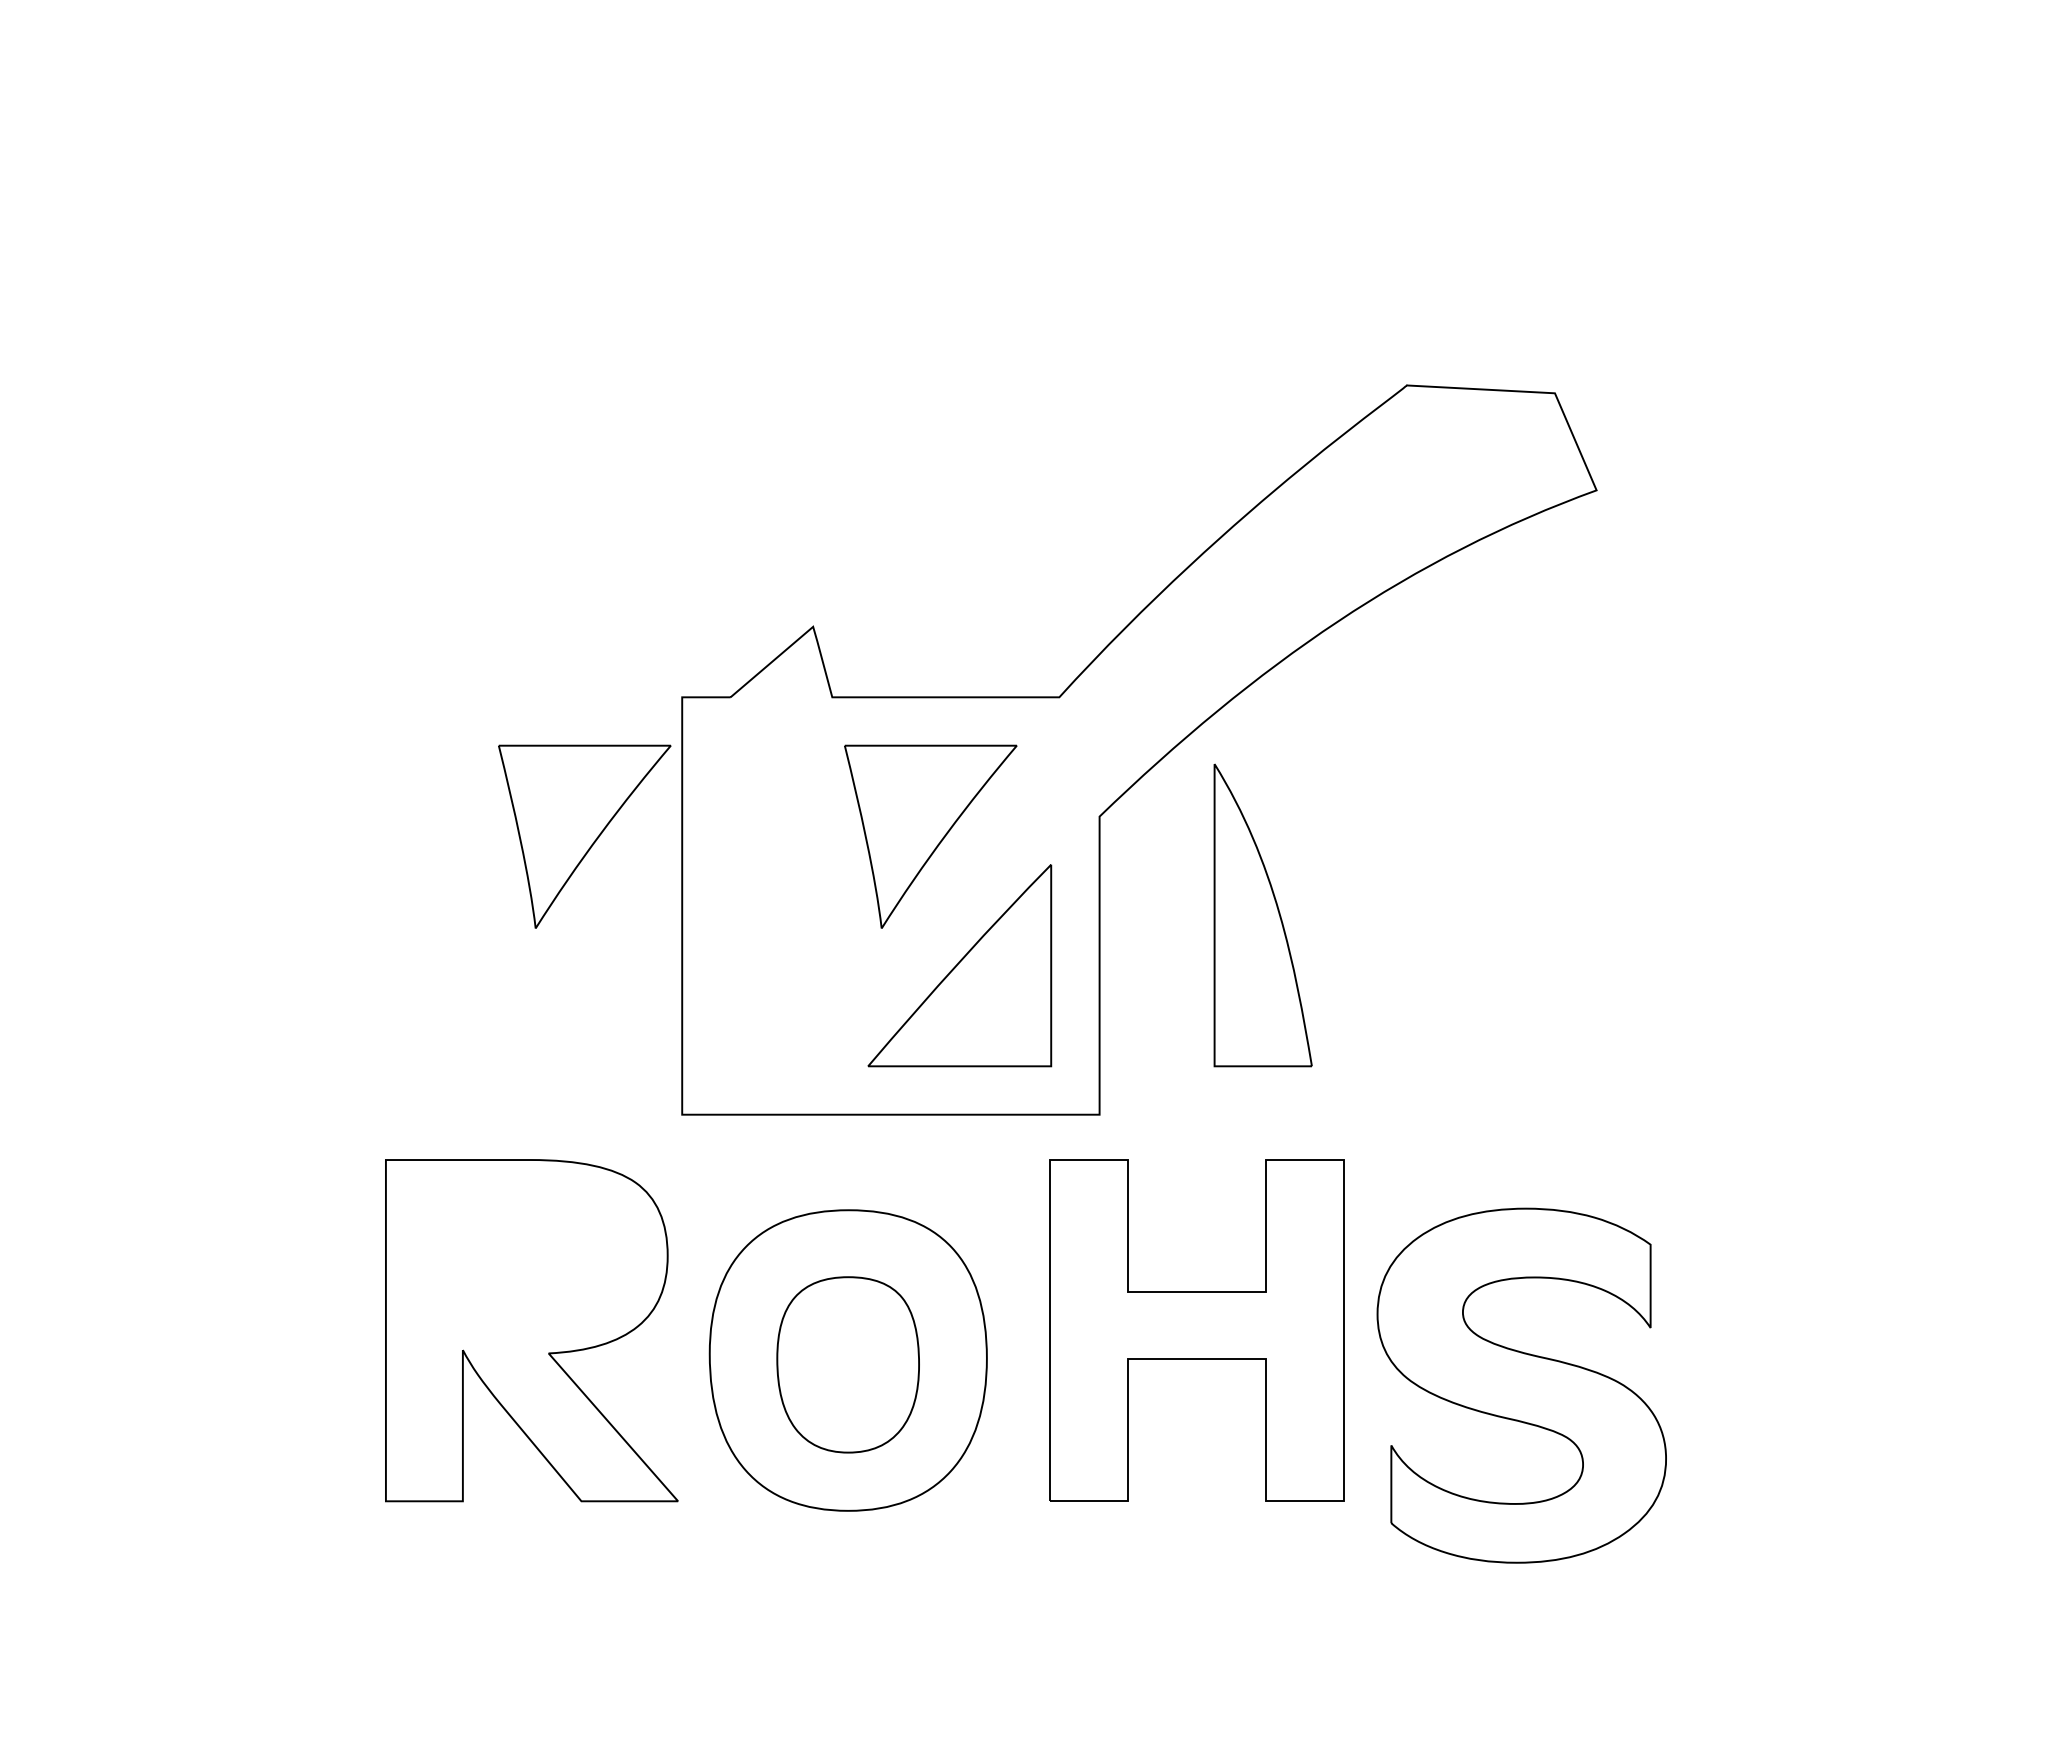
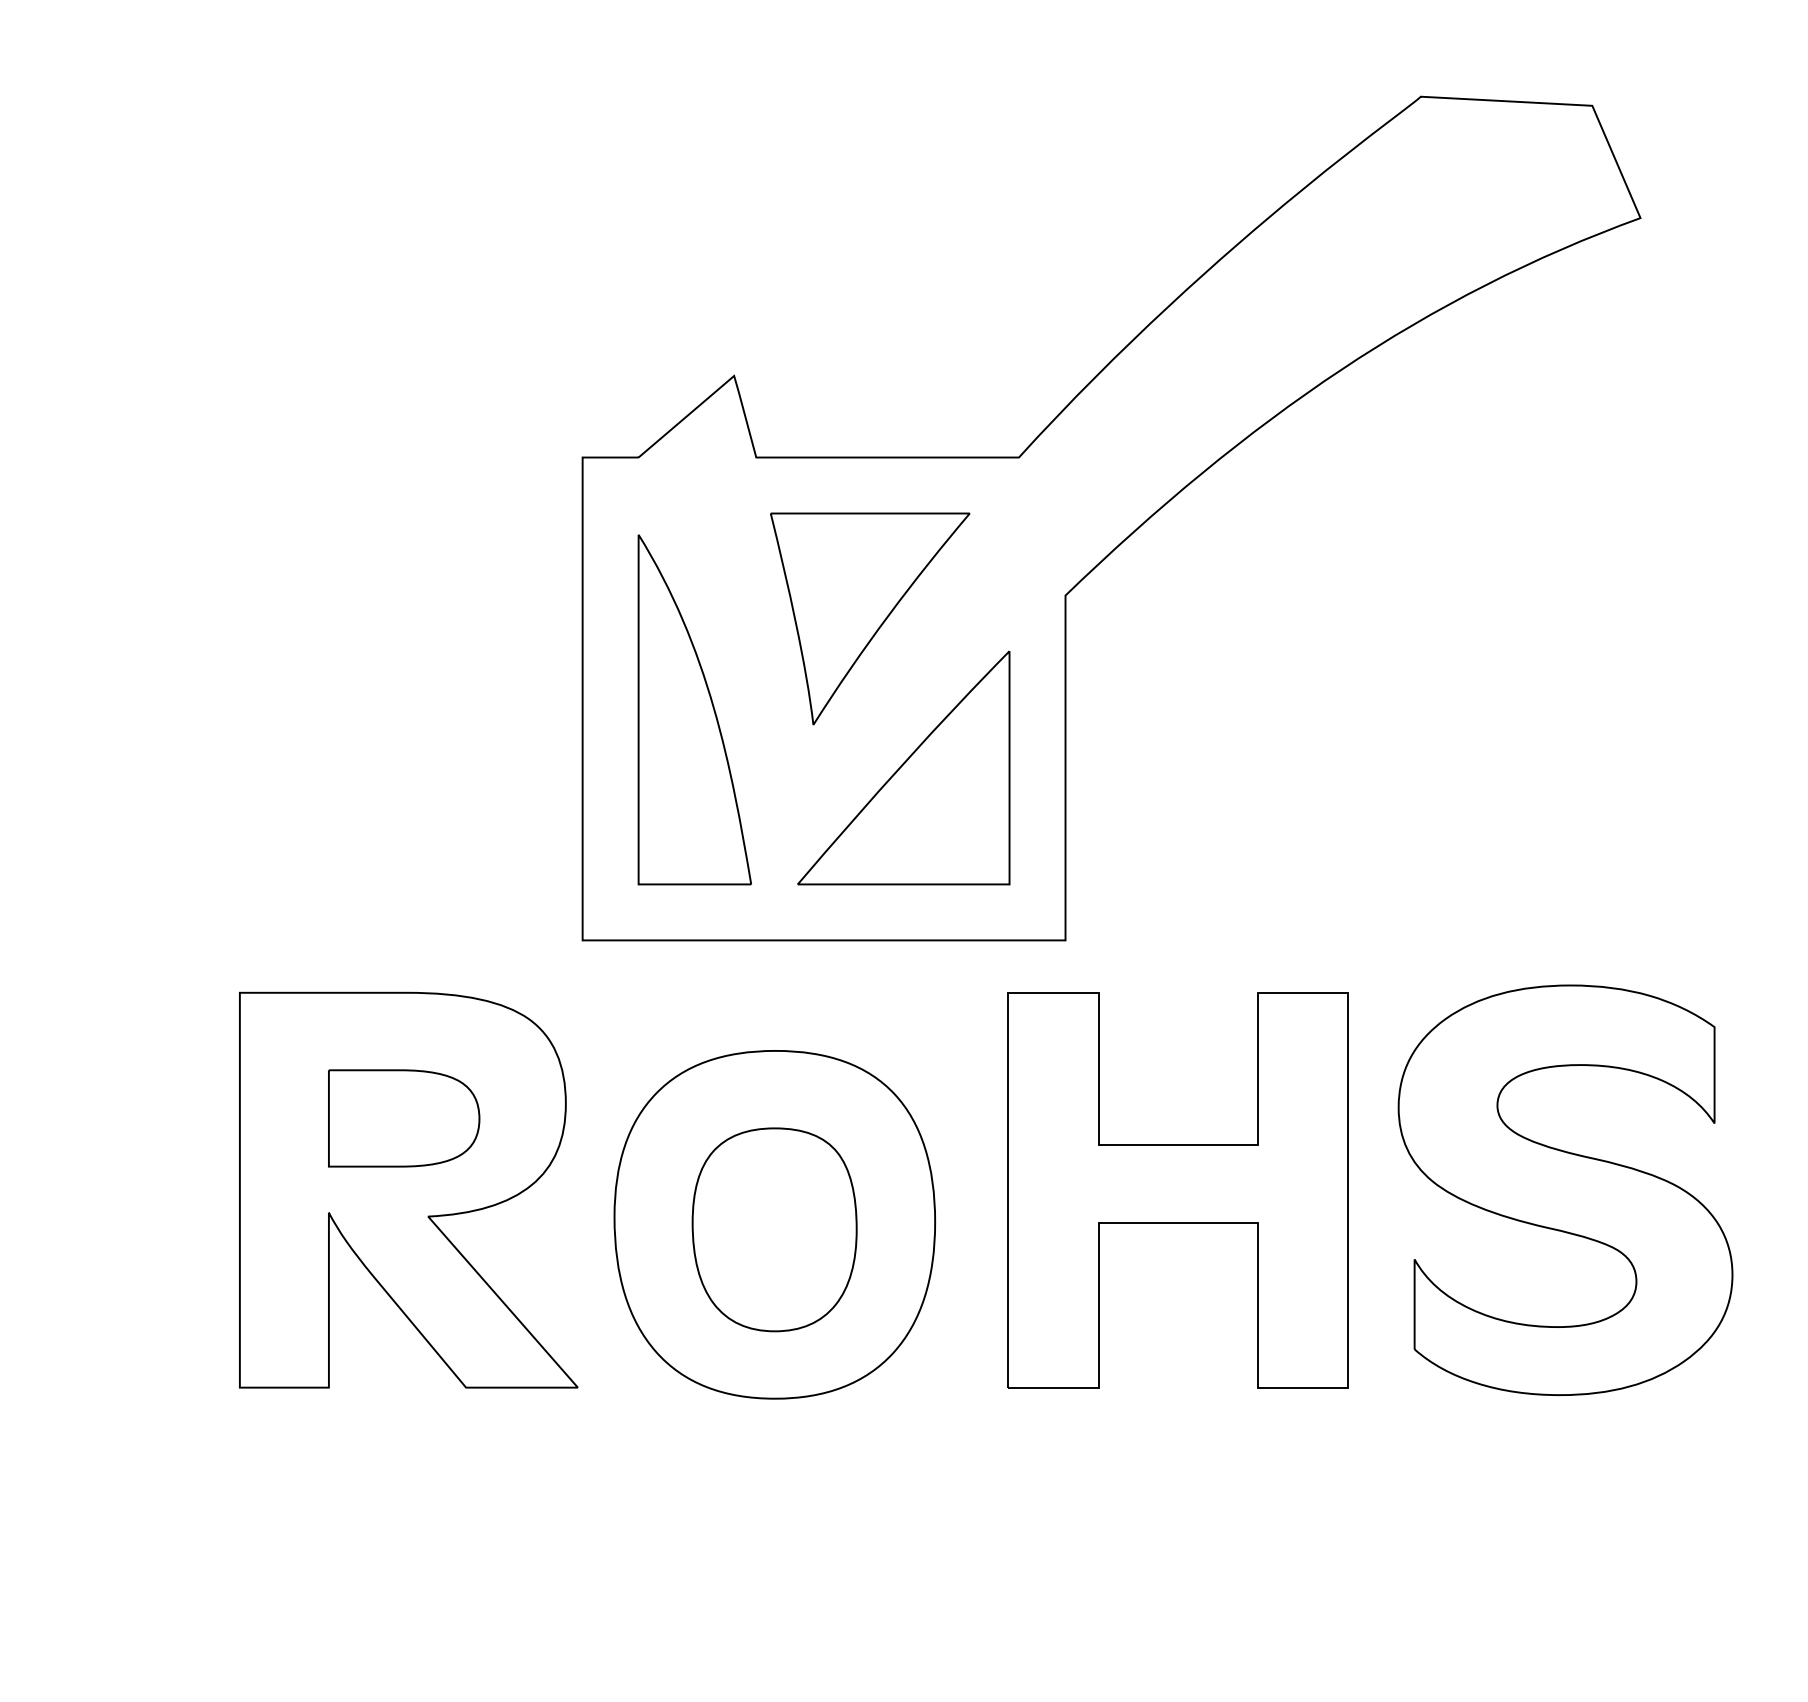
part: (584, 836) -> (469, 618), removed
part: (1262, 915) -> (694, 709), moved
part: (527, 1268) -> (403, 1118), added
part: (1521, 1385) -> (1565, 1190), moved

